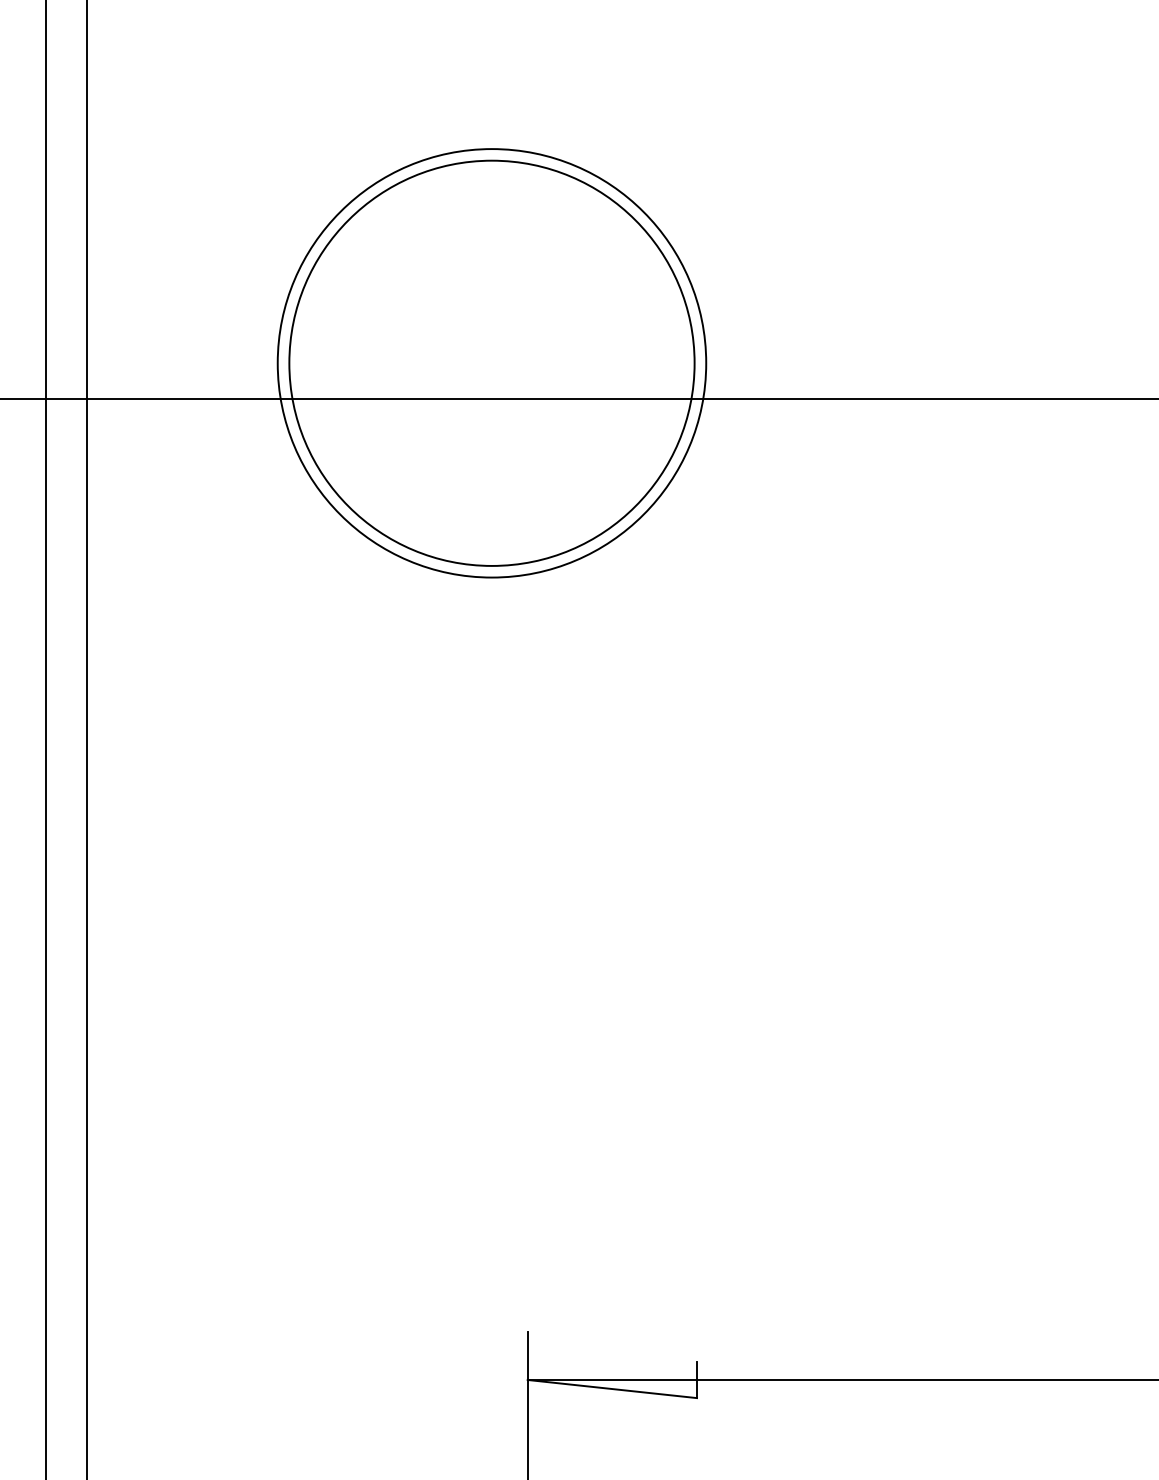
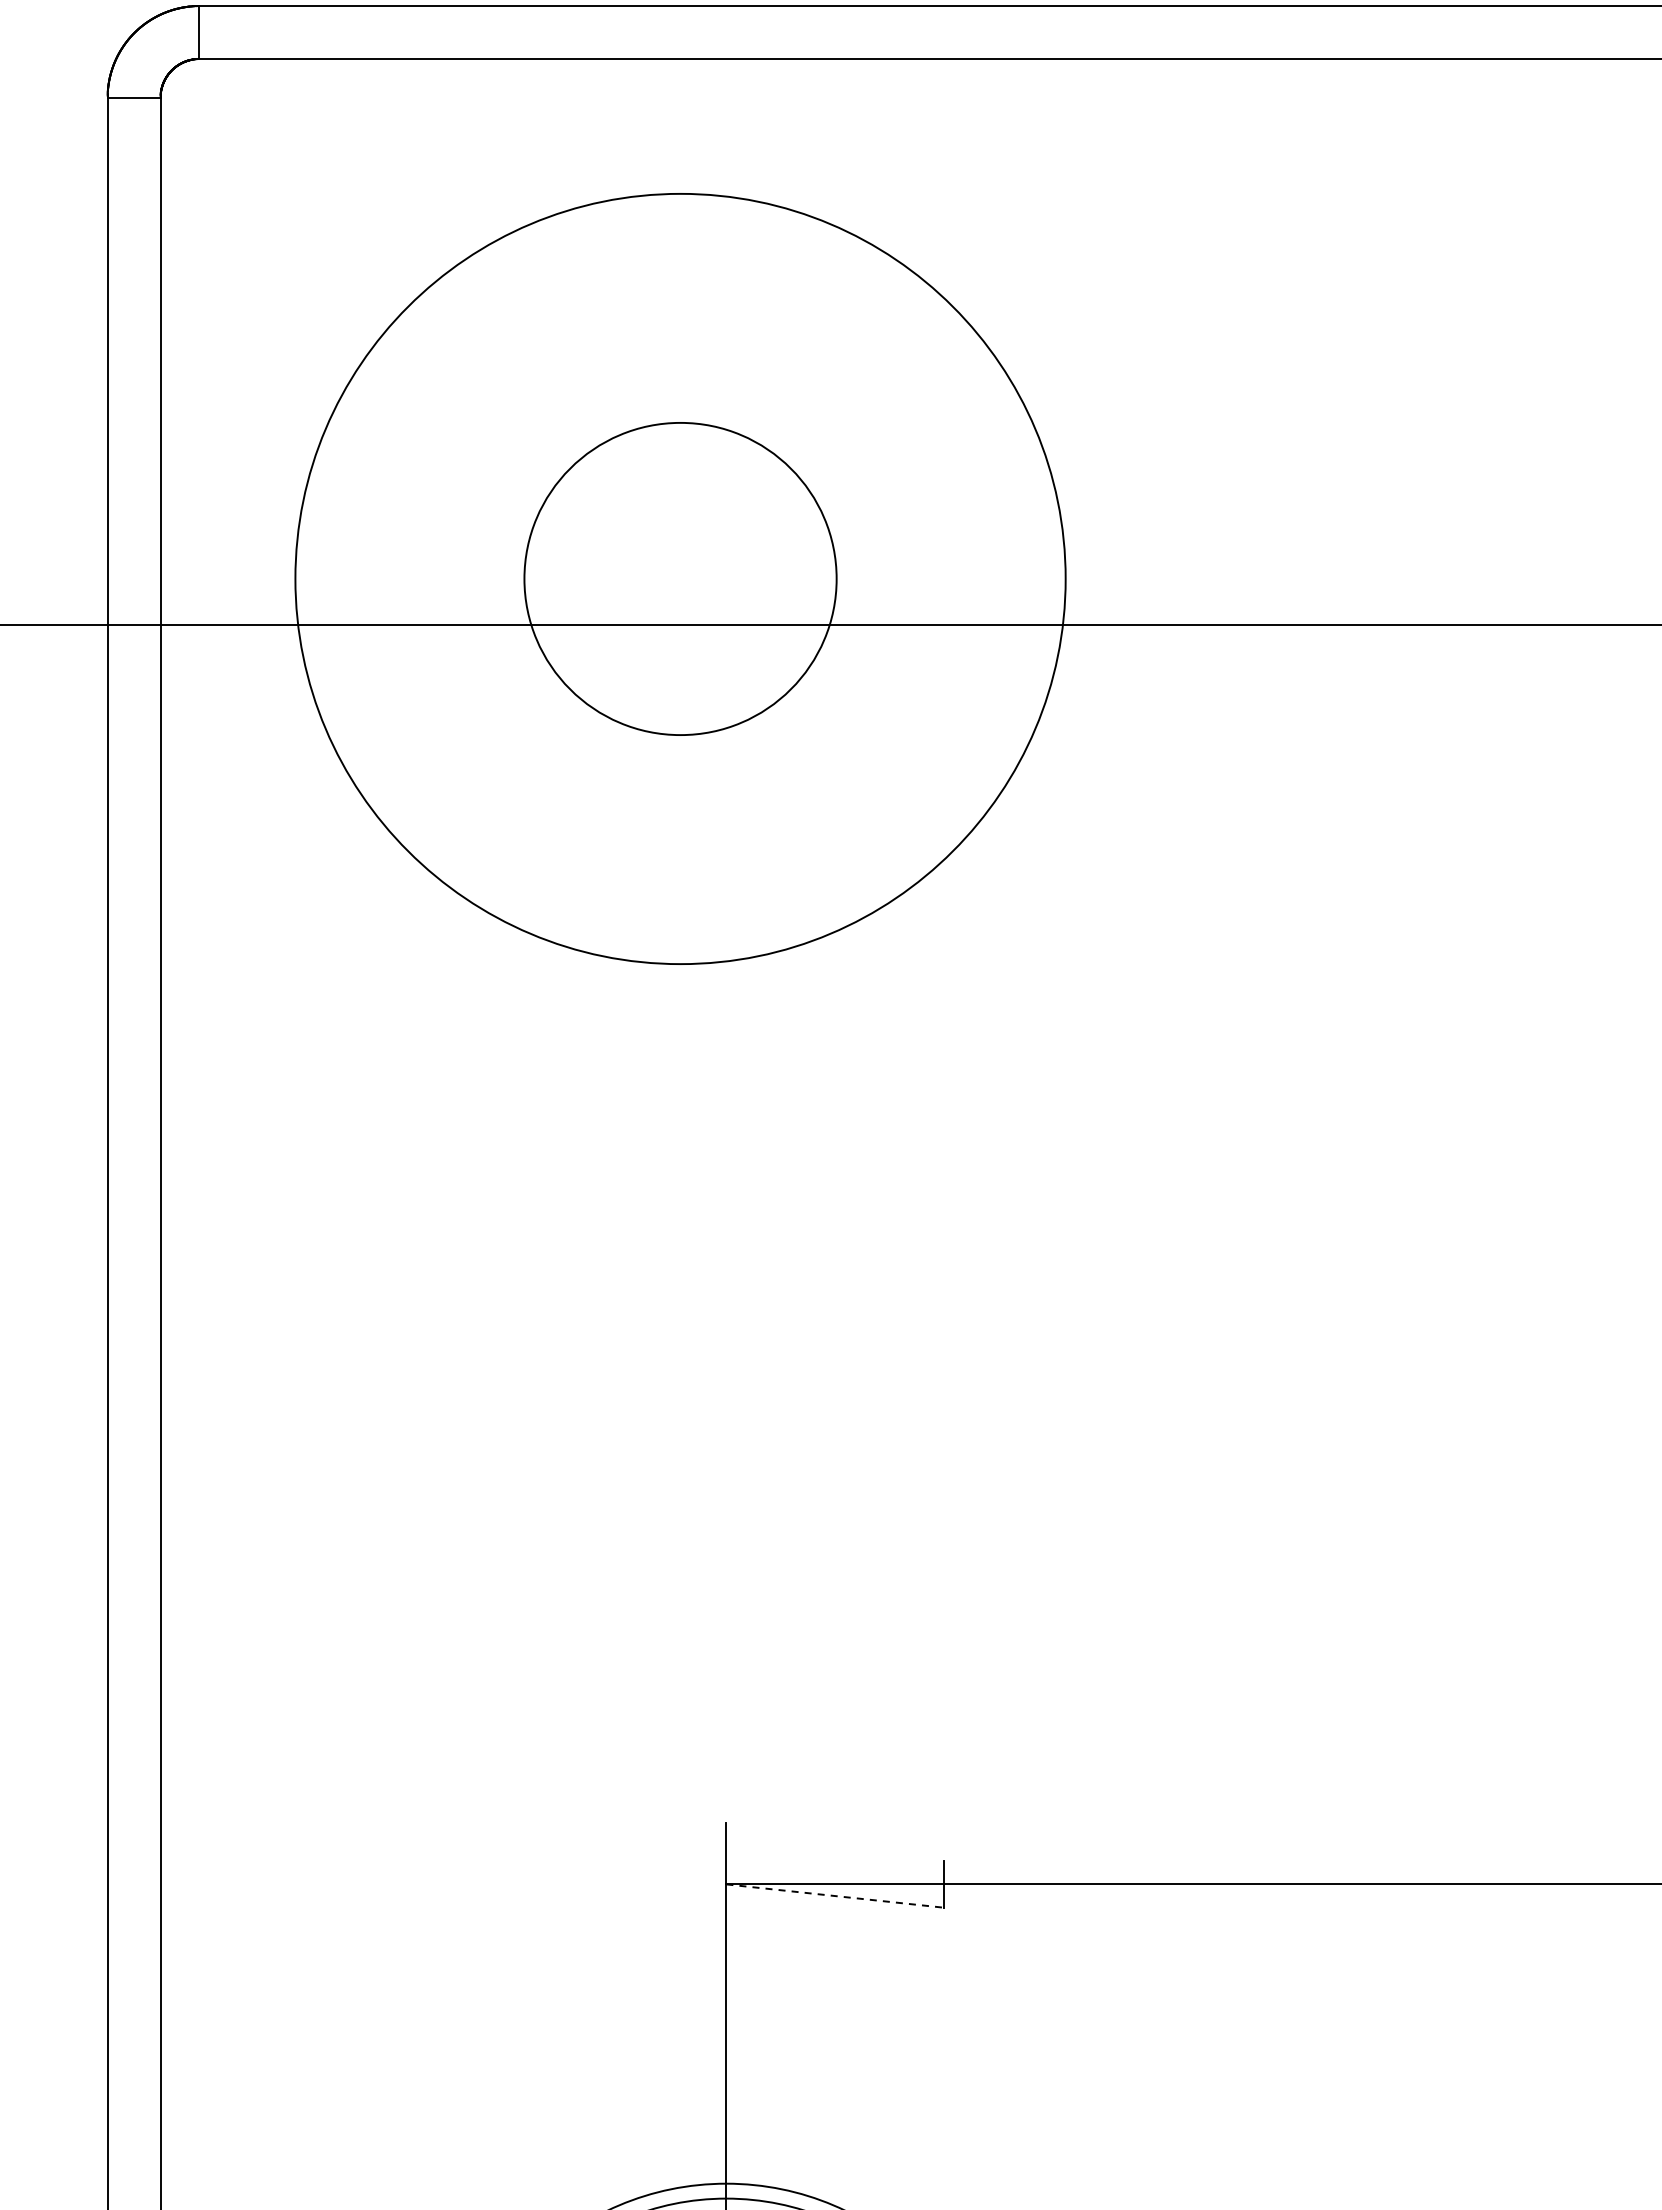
circle: (491, 362) -> (680, 578), size x0.6
circle: (491, 362) -> (680, 578), size x1.4
line: (612, 1389) -> (835, 1896), solid -> dashed

